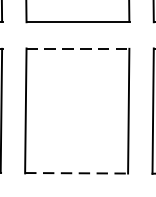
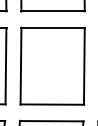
line: (78, 48) -> (53, 27), dashed -> solid
line: (76, 173) -> (52, 104), dashed -> solid

